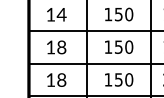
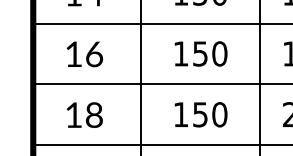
text: (61, 46) -> (93, 52), 18 -> 16

